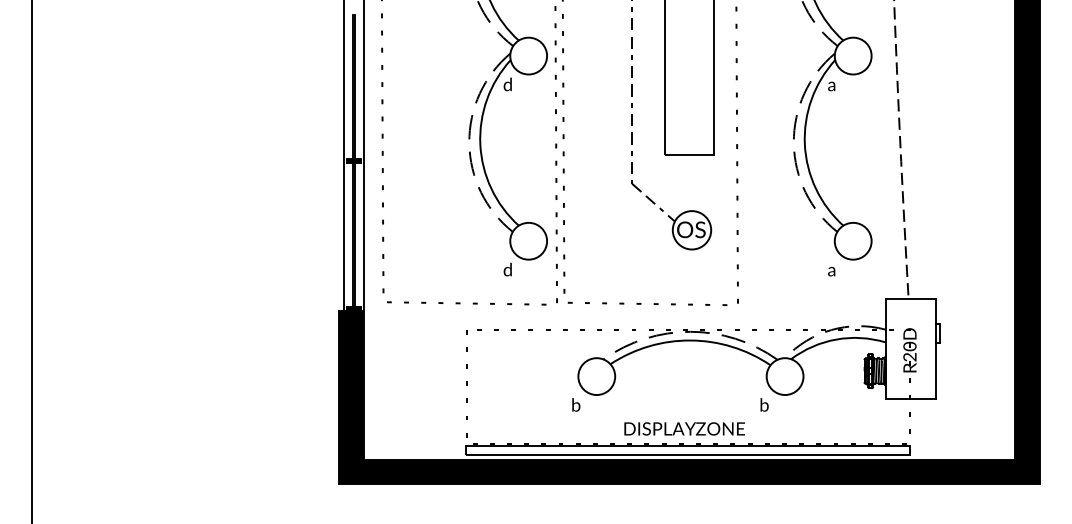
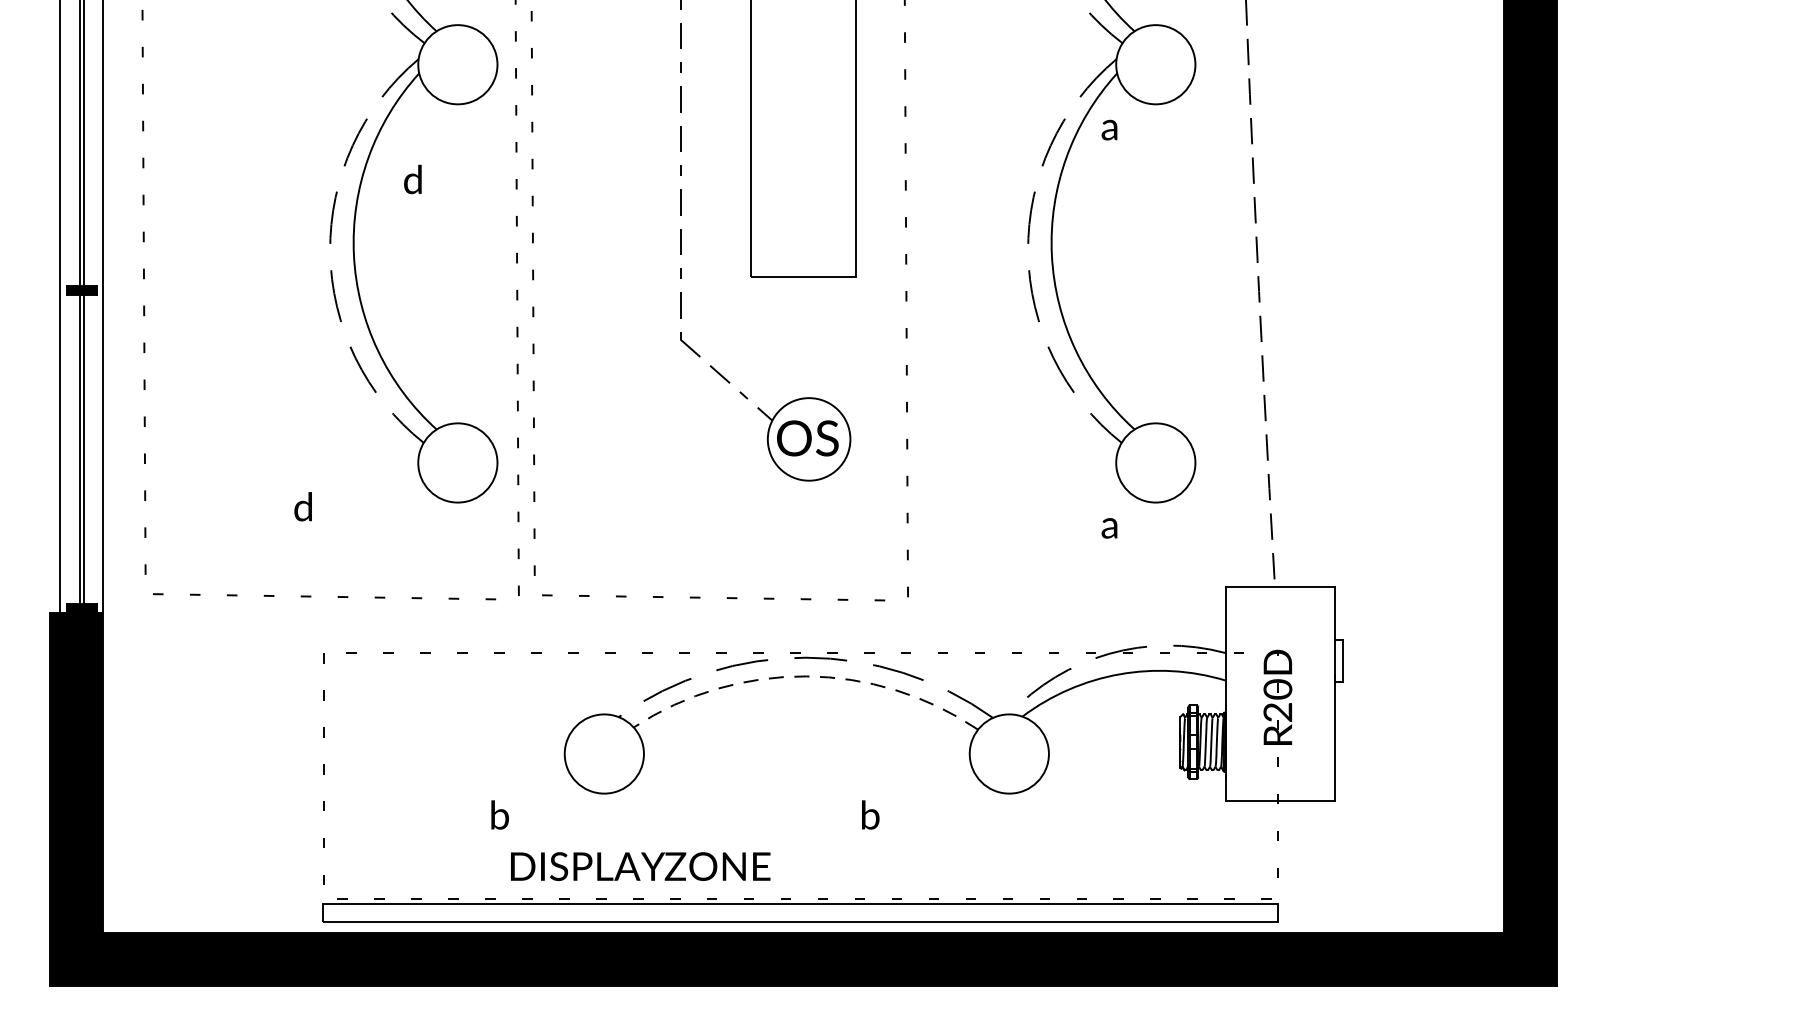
text: (507, 84) -> (412, 179), moved
text: (507, 269) -> (302, 506), moved
arc: (690, 340) -> (805, 676), solid -> dashed
text: (576, 404) -> (500, 814), moved
text: (764, 404) -> (870, 814), moved
text: (684, 428) -> (640, 865), moved

